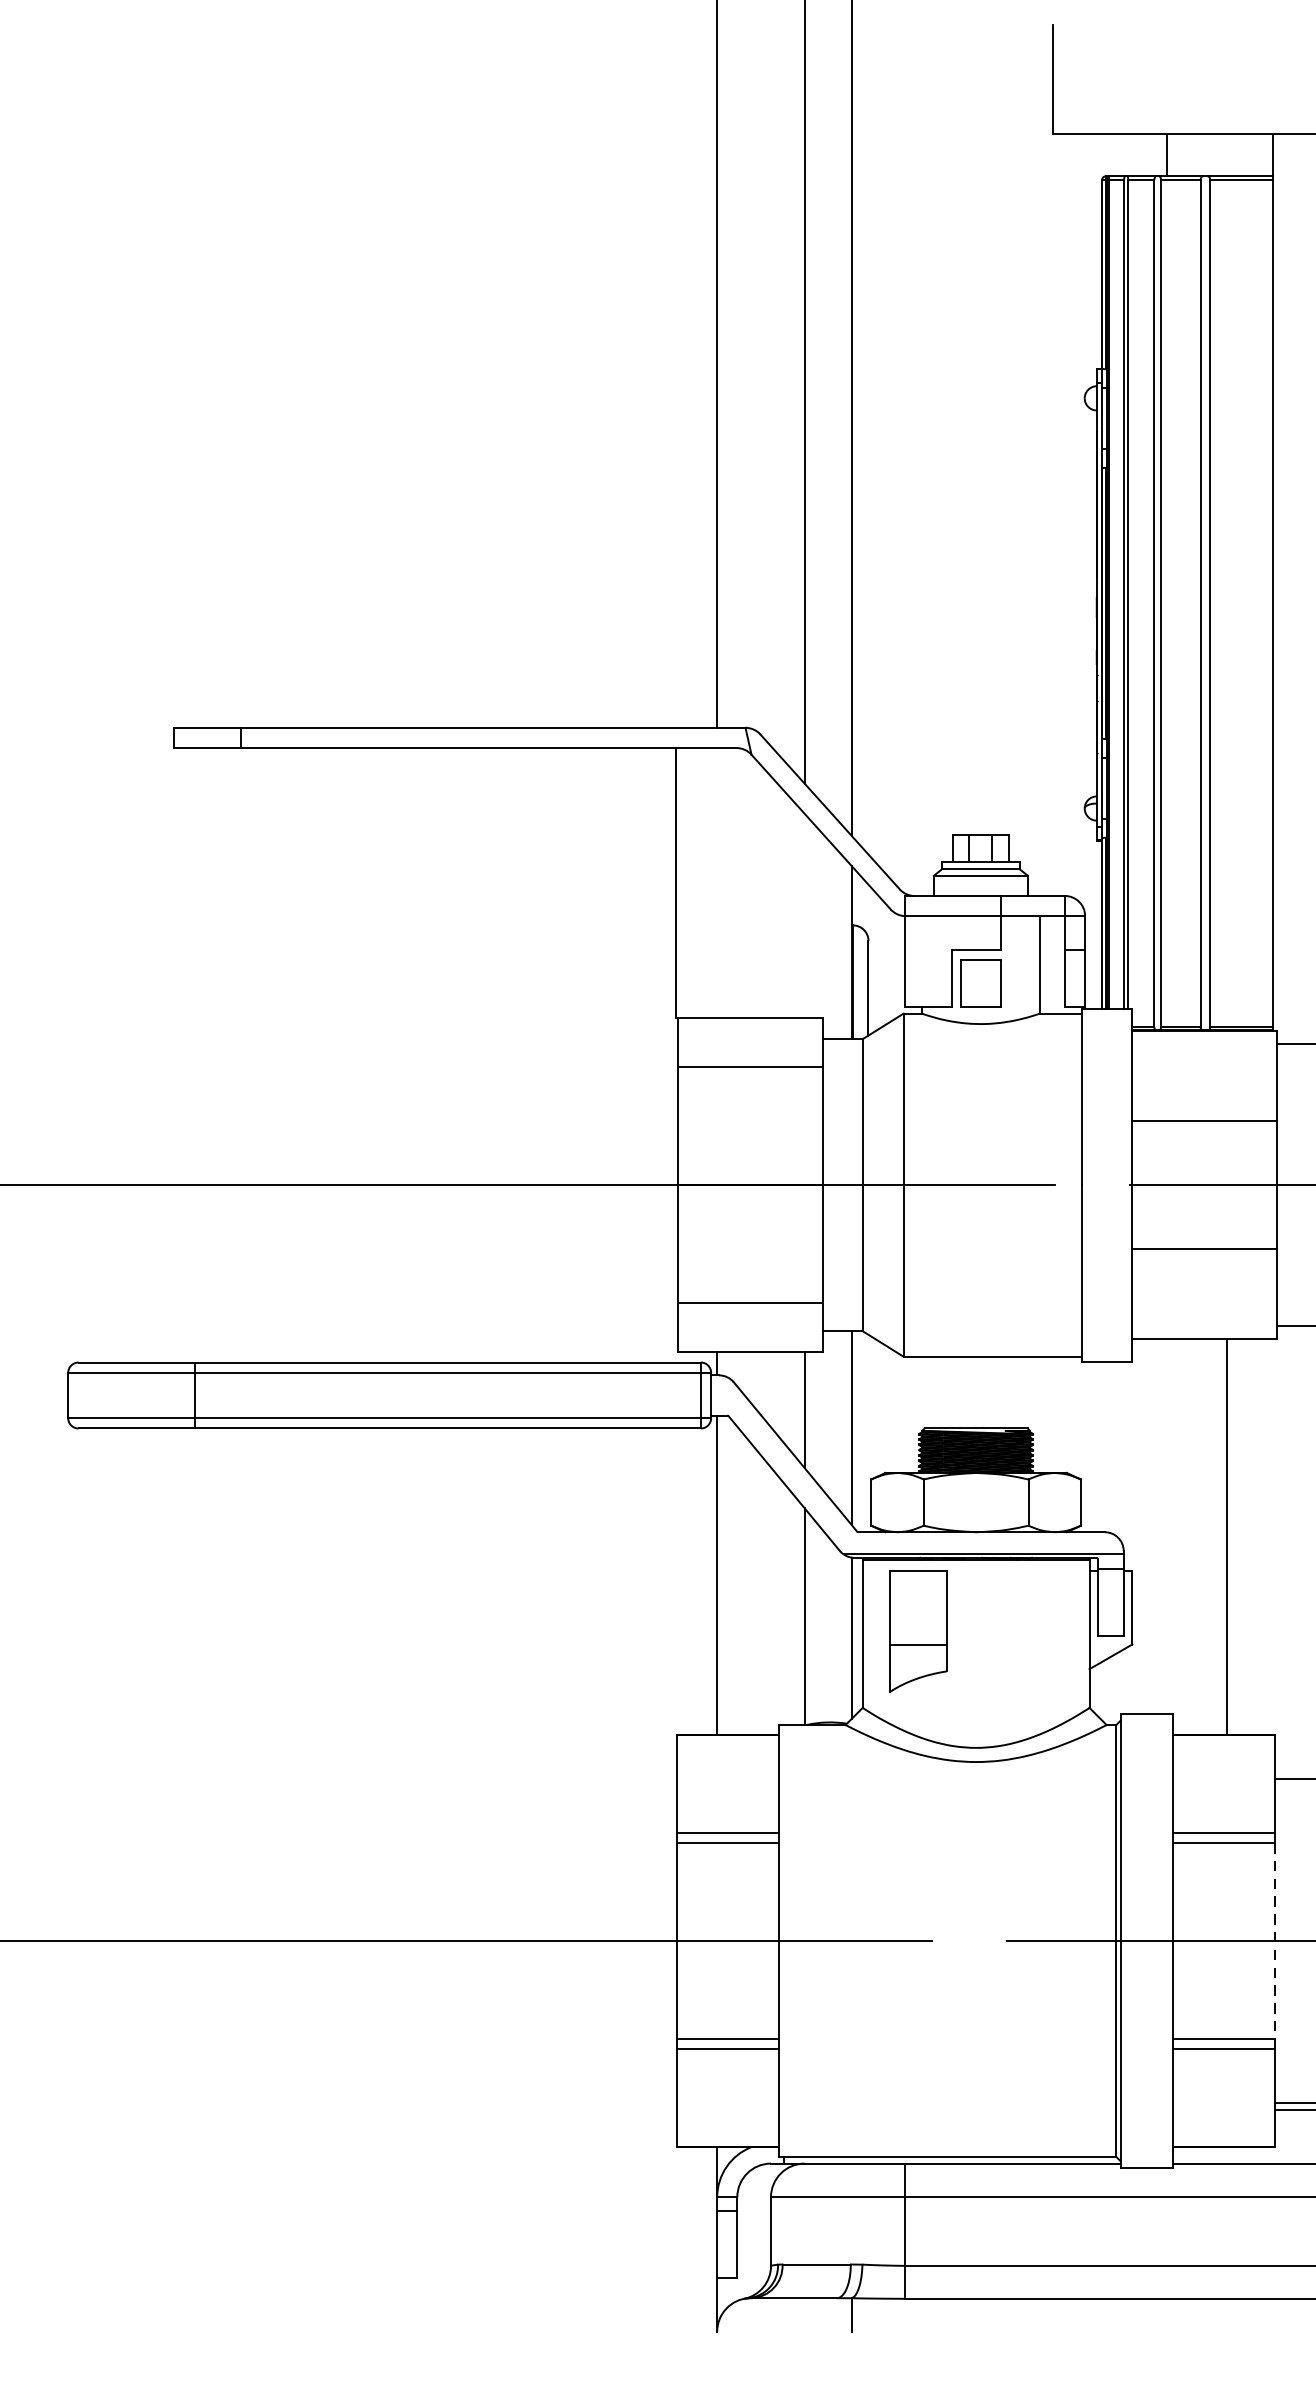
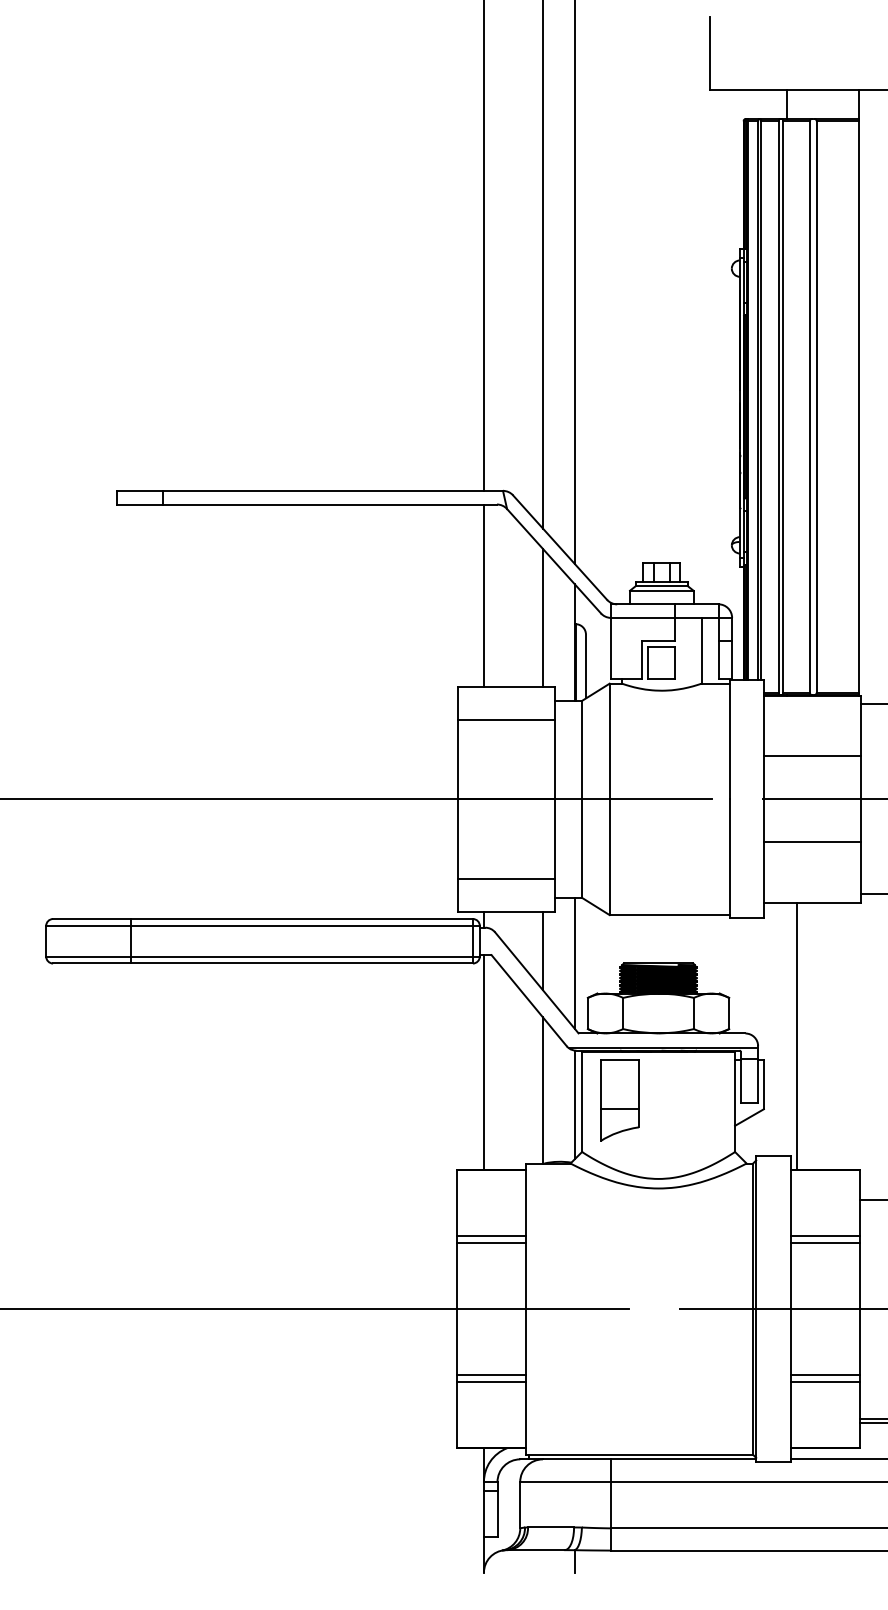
line: (675, 882) -> (483, 595), moved
line: (804, 915) -> (542, 617), added
line: (1226, 1536) -> (796, 1036), moved
line: (1275, 1941) -> (860, 1309), dashed -> solid

